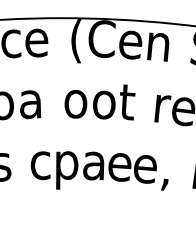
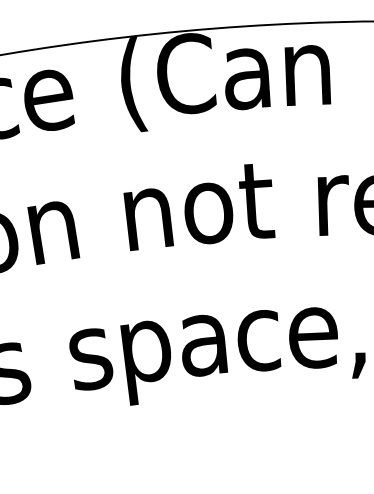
text: (130, 44) -> (247, 77), e -> a
text: (30, 104) -> (52, 232), a -> n
text: (75, 104) -> (147, 220), o -> n
text: (40, 165) -> (90, 358), c -> s
text: (119, 167) -> (258, 341), e -> c

